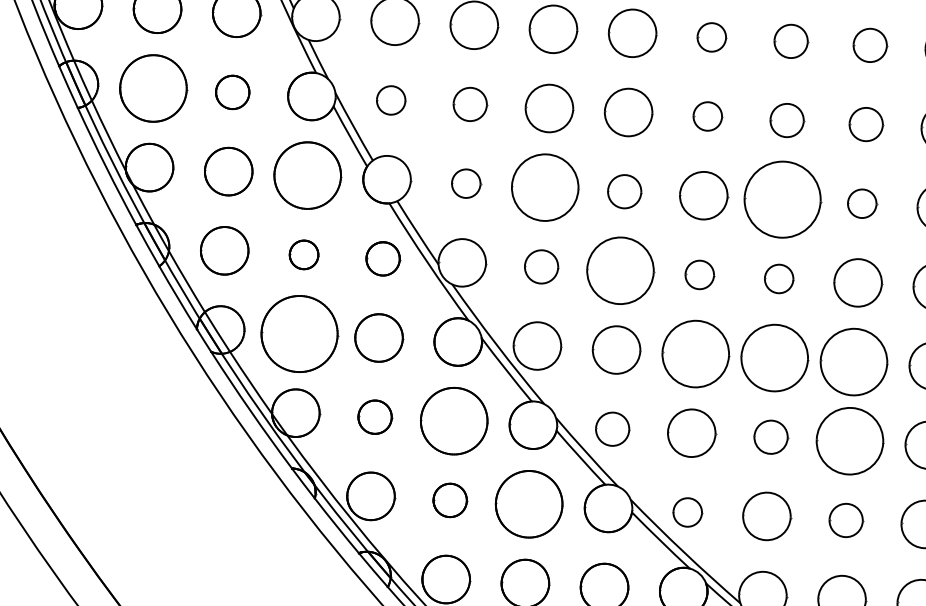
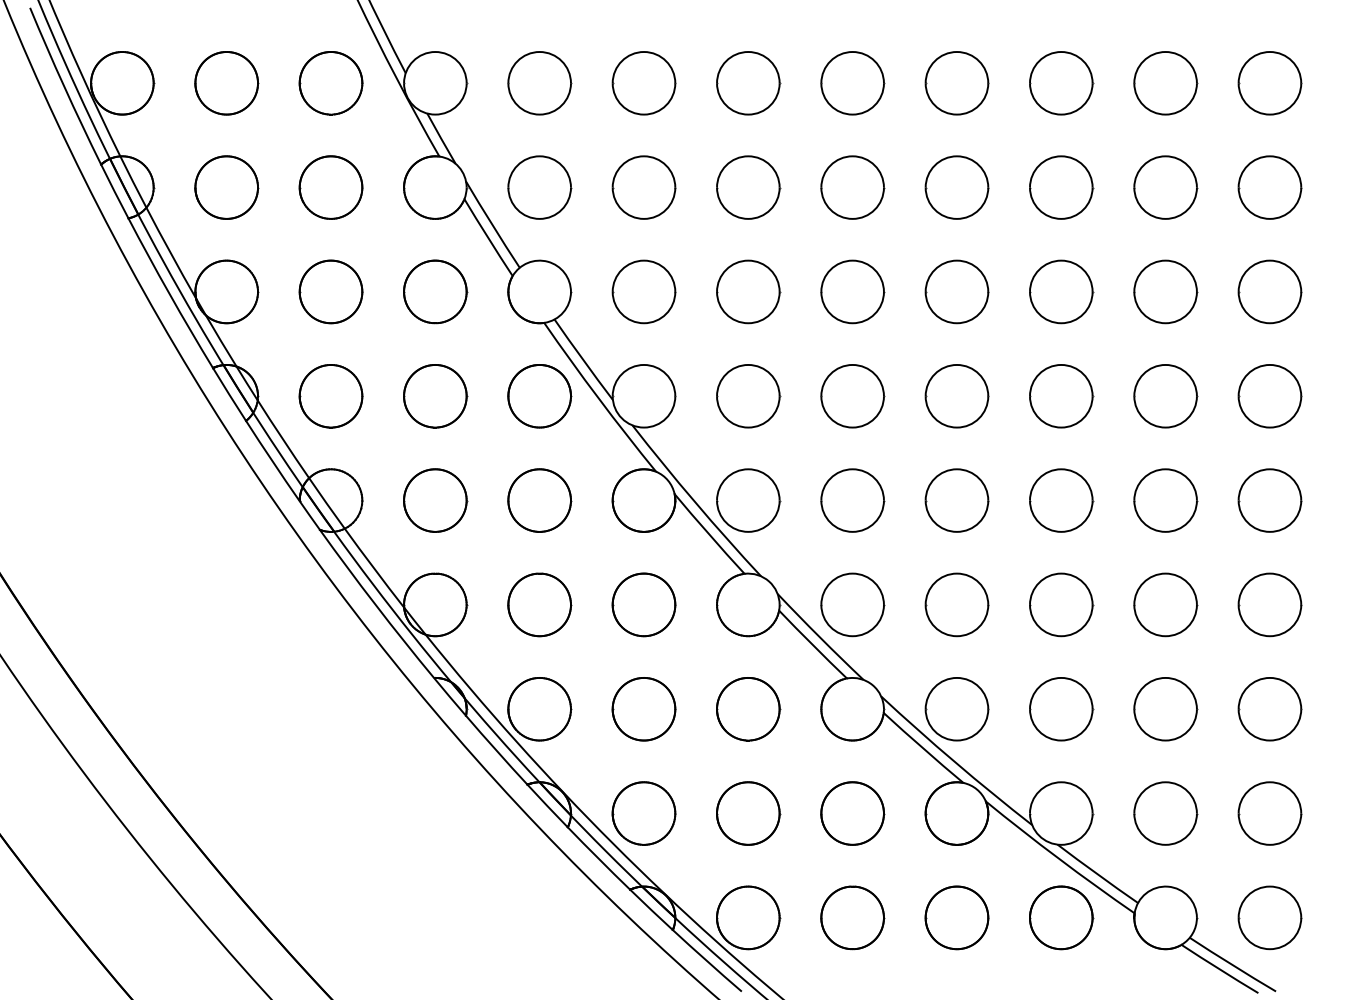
part: (711, 37) -> (956, 83), size x1.67
part: (791, 41) -> (1061, 83), size x1.43
part: (870, 45) -> (1165, 83), size x1.43
part: (153, 88) -> (226, 187), size x0.71
part: (232, 92) -> (330, 187), size x1.43
part: (390, 100) -> (539, 187), size x1.67
part: (469, 104) -> (643, 187), size x1.43
part: (707, 116) -> (956, 187), size x1.67
part: (787, 120) -> (1061, 187), size x1.43
part: (866, 124) -> (1165, 187), size x1.43
part: (308, 175) -> (435, 291), size x0.71
part: (465, 183) -> (643, 291), size x1.67
part: (545, 187) -> (748, 291), size x0.71
part: (624, 191) -> (852, 291), size x1.43
part: (783, 199) -> (1061, 291), size x0.62
part: (862, 203) -> (1165, 291), size x1.67
part: (303, 255) -> (435, 396), size x1.67
part: (382, 259) -> (539, 396), size x1.43
part: (541, 267) -> (748, 396), size x1.43
part: (620, 271) -> (852, 396), size x0.71
part: (699, 275) -> (956, 396), size x1.67
part: (779, 279) -> (1061, 396), size x1.67
part: (299, 333) -> (435, 500), size x0.62
part: (695, 353) -> (956, 500), size x0.71
part: (775, 358) -> (1061, 500), size x0.71
part: (854, 362) -> (1165, 500), size x0.71
part: (374, 416) -> (539, 604), size x1.43
part: (453, 420) -> (643, 604), size x0.71
part: (612, 428) -> (852, 604), size x1.43
part: (771, 436) -> (1061, 604), size x1.43
part: (850, 440) -> (1165, 604), size x0.71
part: (449, 500) -> (643, 709), size x1.43
part: (529, 504) -> (748, 709), size x0.71
part: (687, 512) -> (956, 709), size x1.67
part: (845, 520) -> (1165, 709), size x1.43

